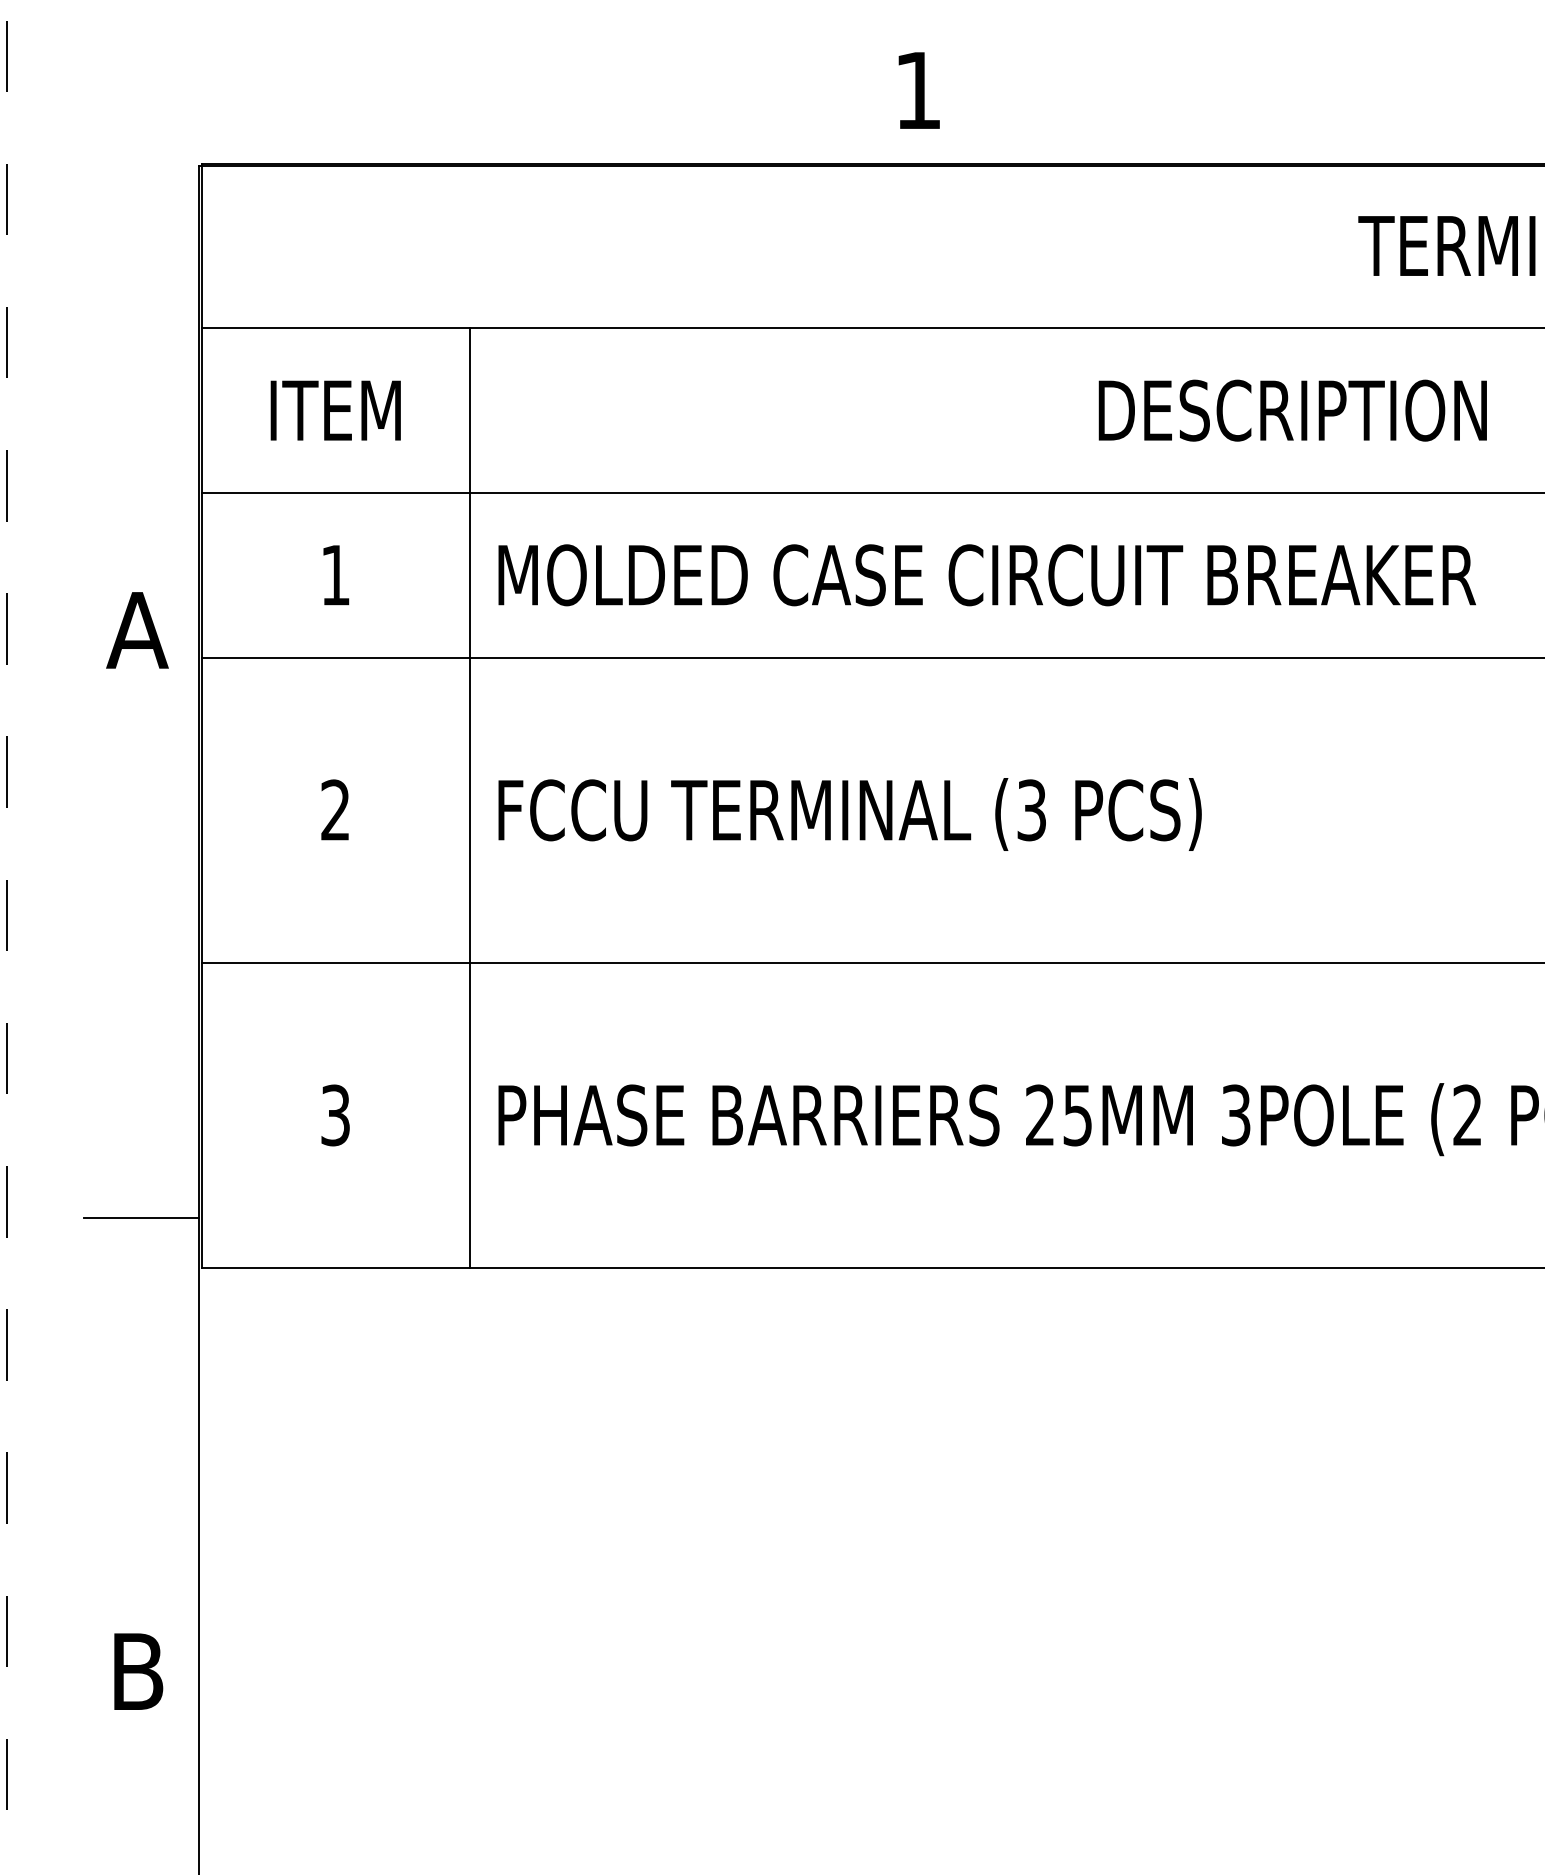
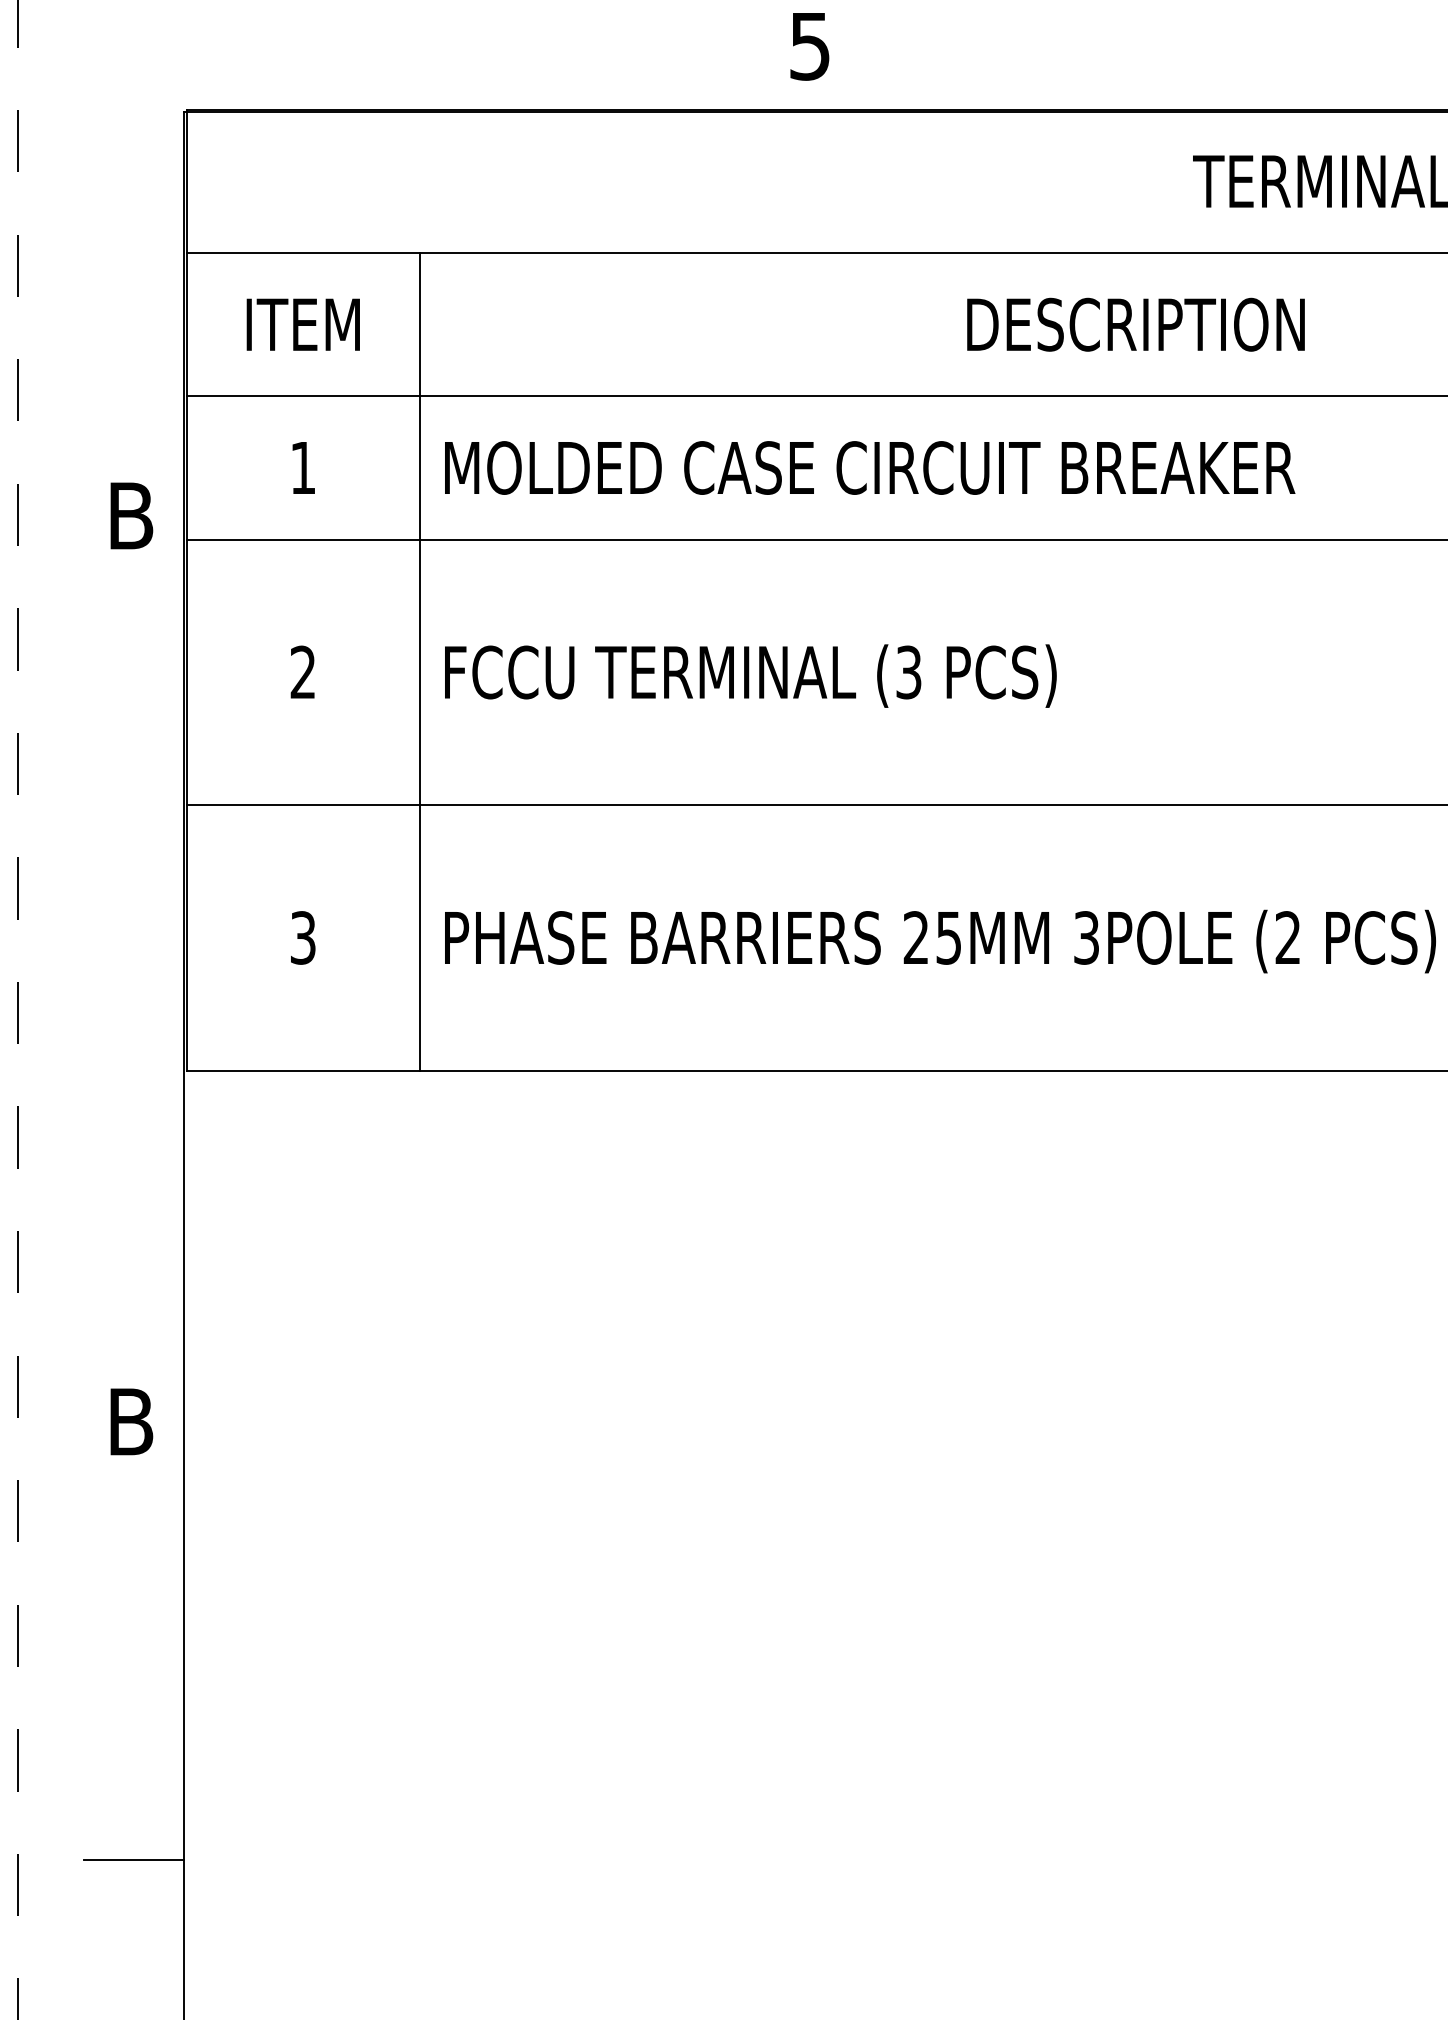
text: (917, 90) -> (809, 46), 1 -> 5
text: (137, 629) -> (130, 515), A -> B
line: (141, 1218) -> (134, 1027), removed

